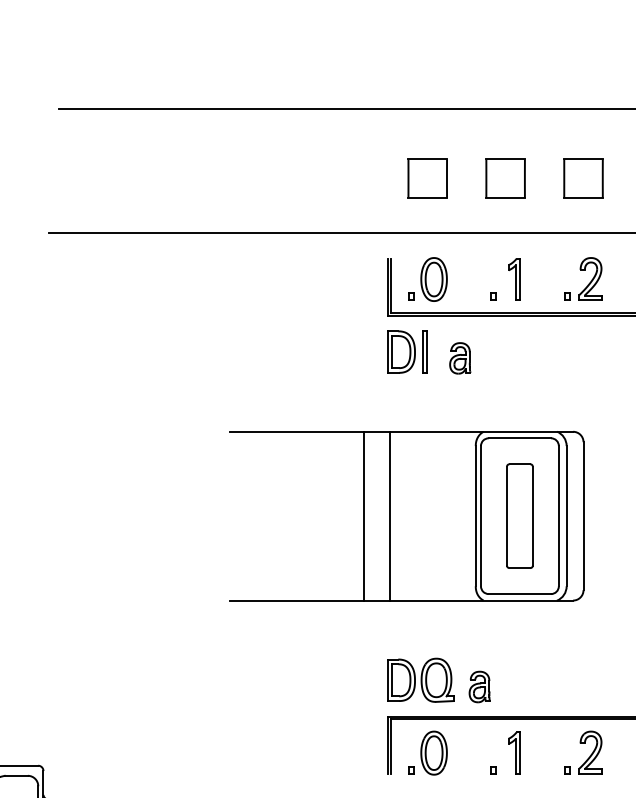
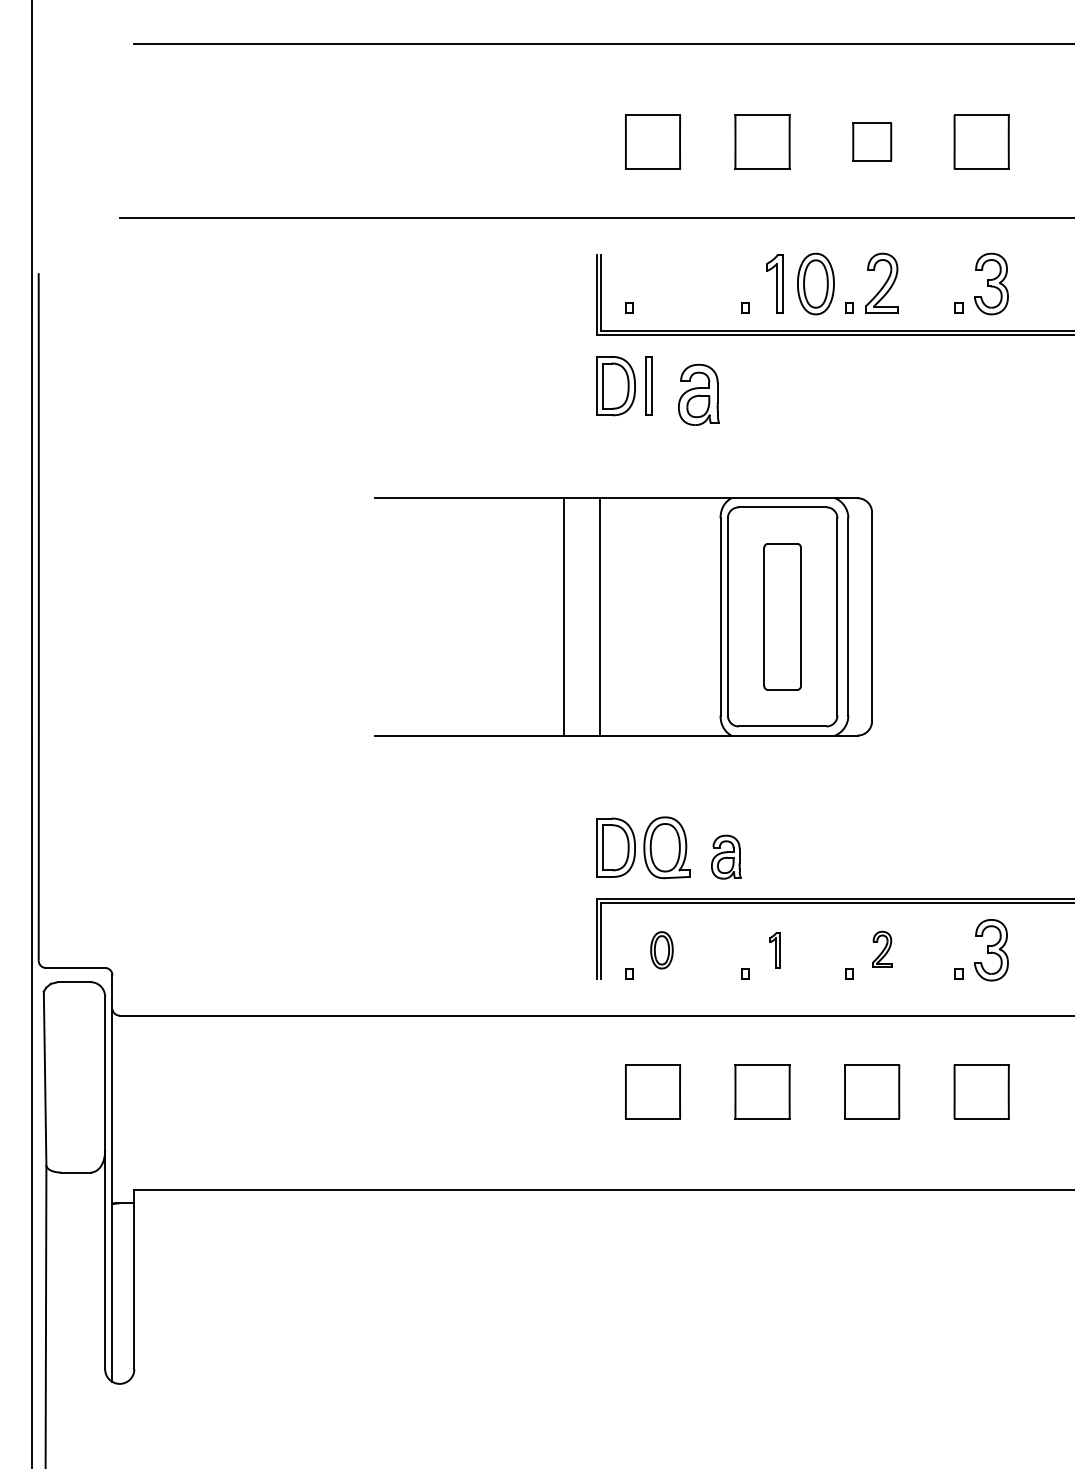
part: (583, 178) -> (872, 141), size x0.7
part: (433, 279) -> (815, 283), moved
part: (460, 358) -> (698, 394), size x1.4
part: (514, 752) -> (774, 949), size x0.6
part: (590, 752) -> (881, 949), size x0.6
part: (433, 753) -> (661, 950), size x0.6

